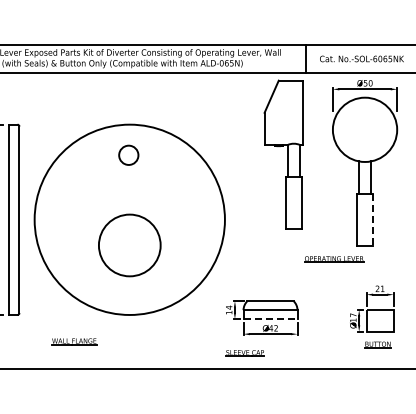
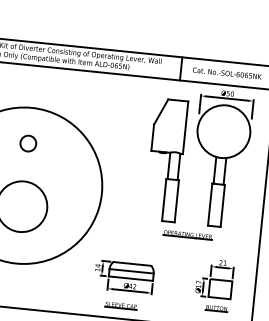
circle: (128, 154) -> (28, 142), moved
part: (283, 154) -> (166, 160), moved
line: (372, 219) -> (222, 205), dashed -> solid
line: (271, 319) -> (131, 279), dashed -> solid
part: (244, 353) -> (120, 305), moved

